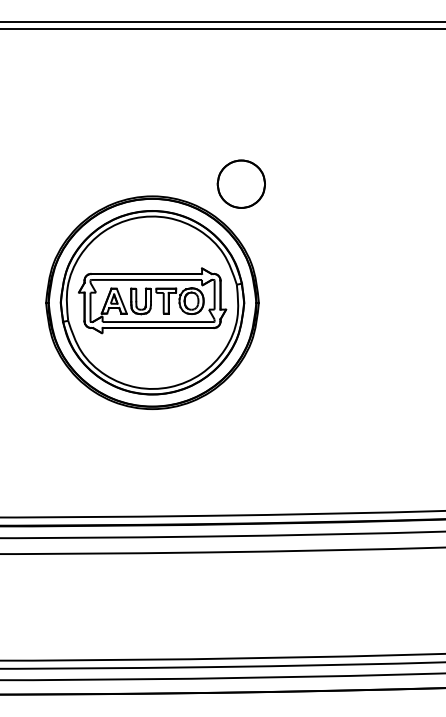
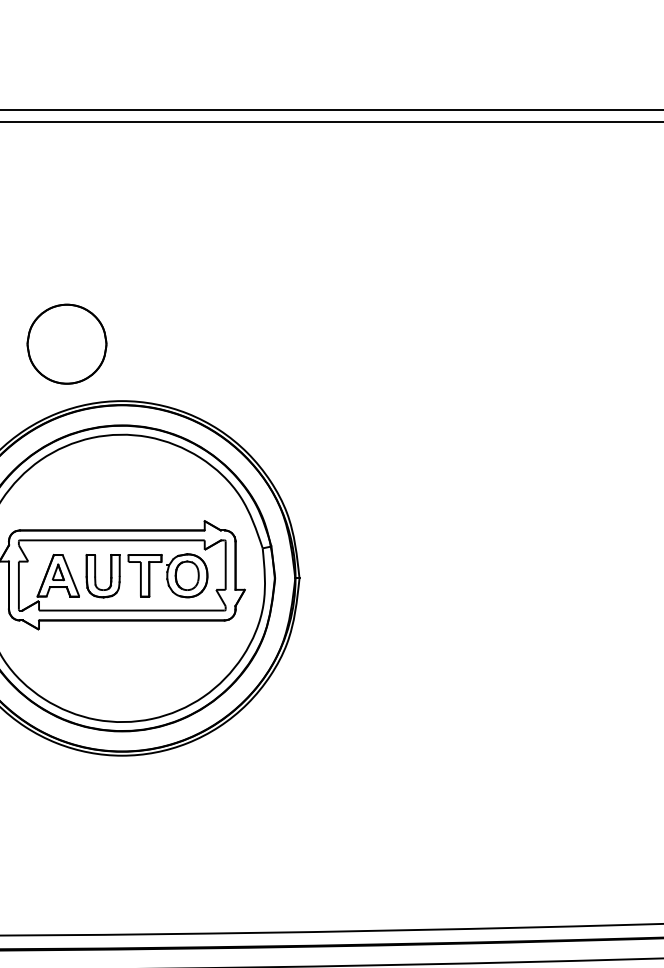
part: (240, 183) -> (65, 342), moved

